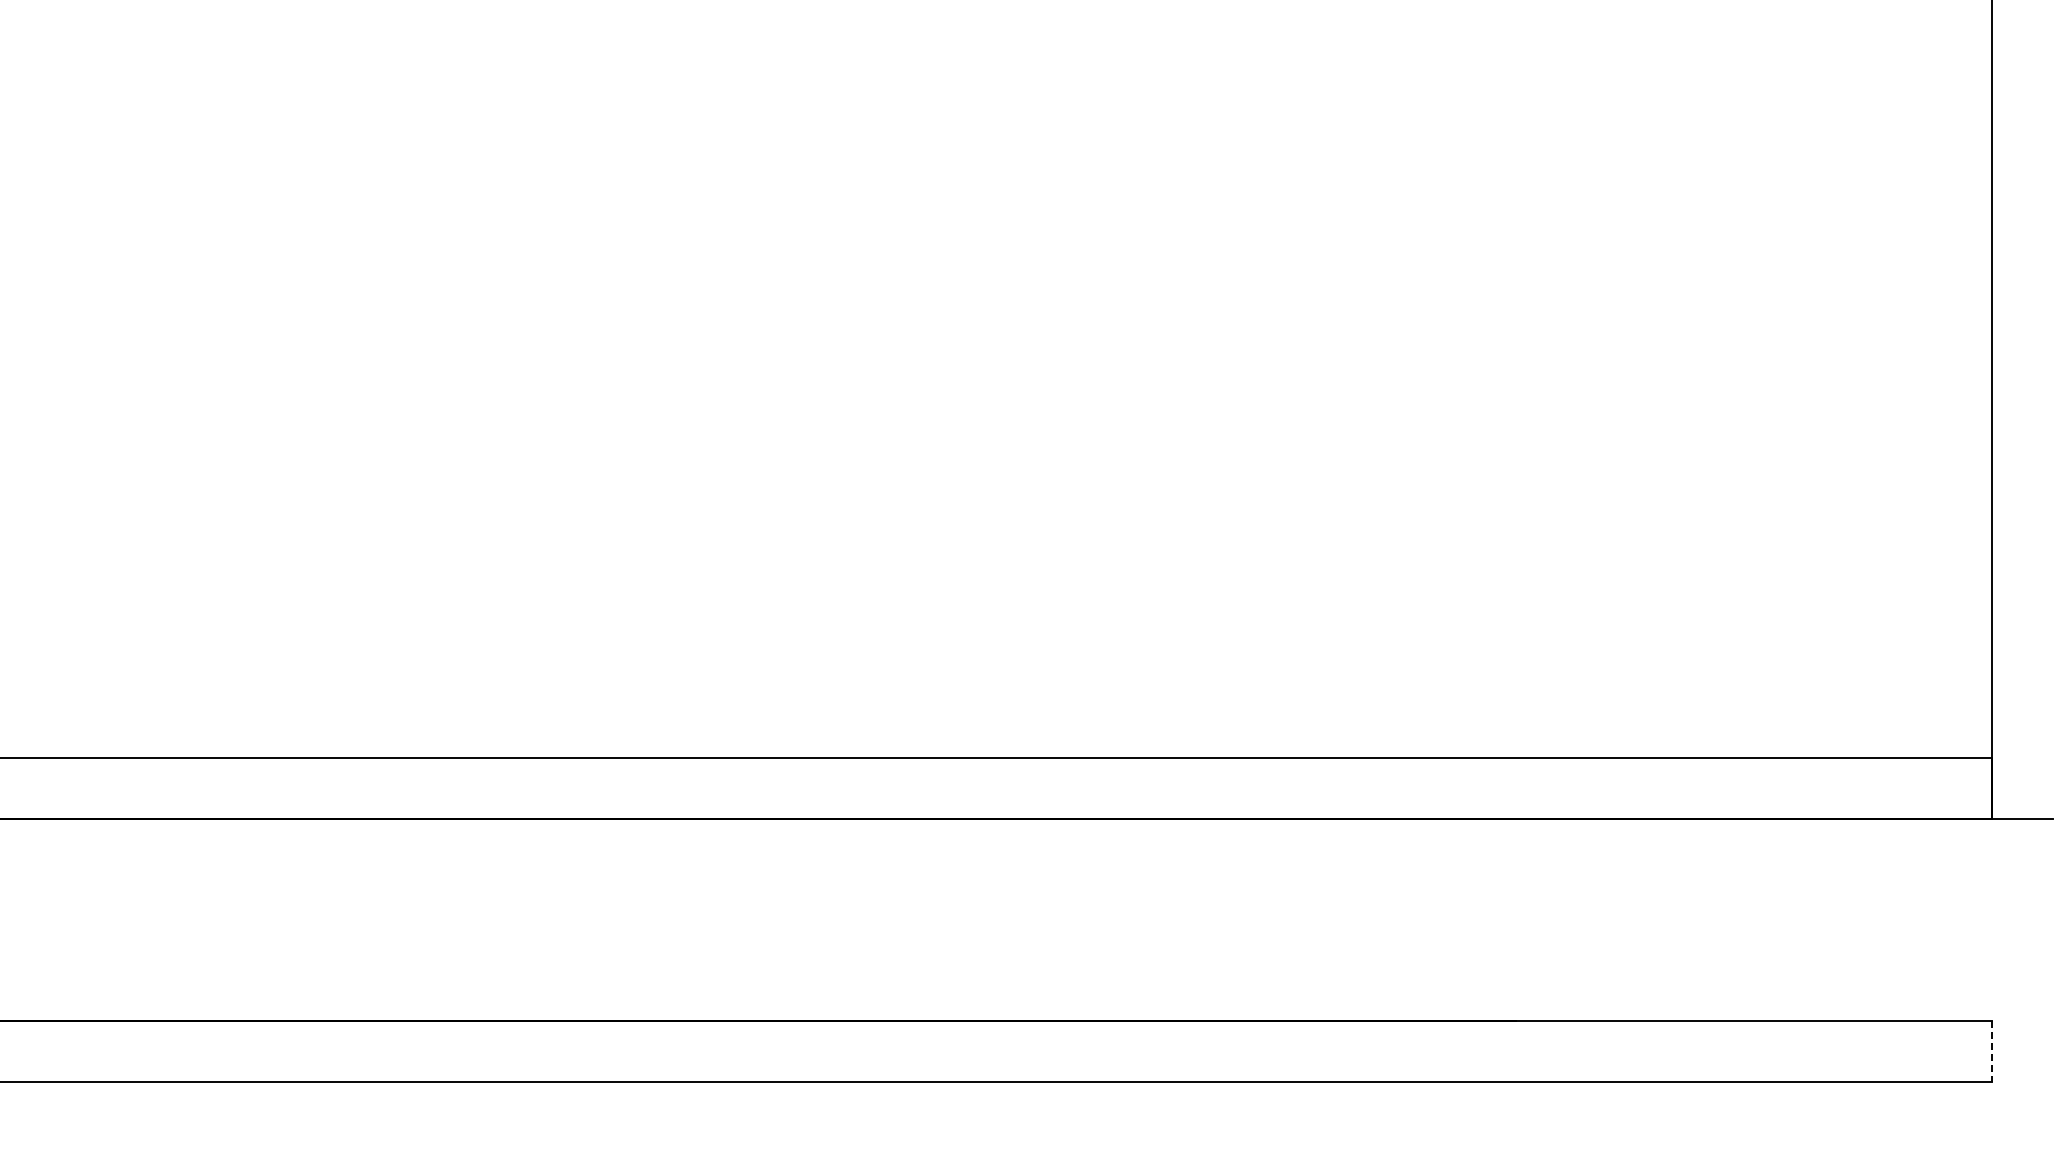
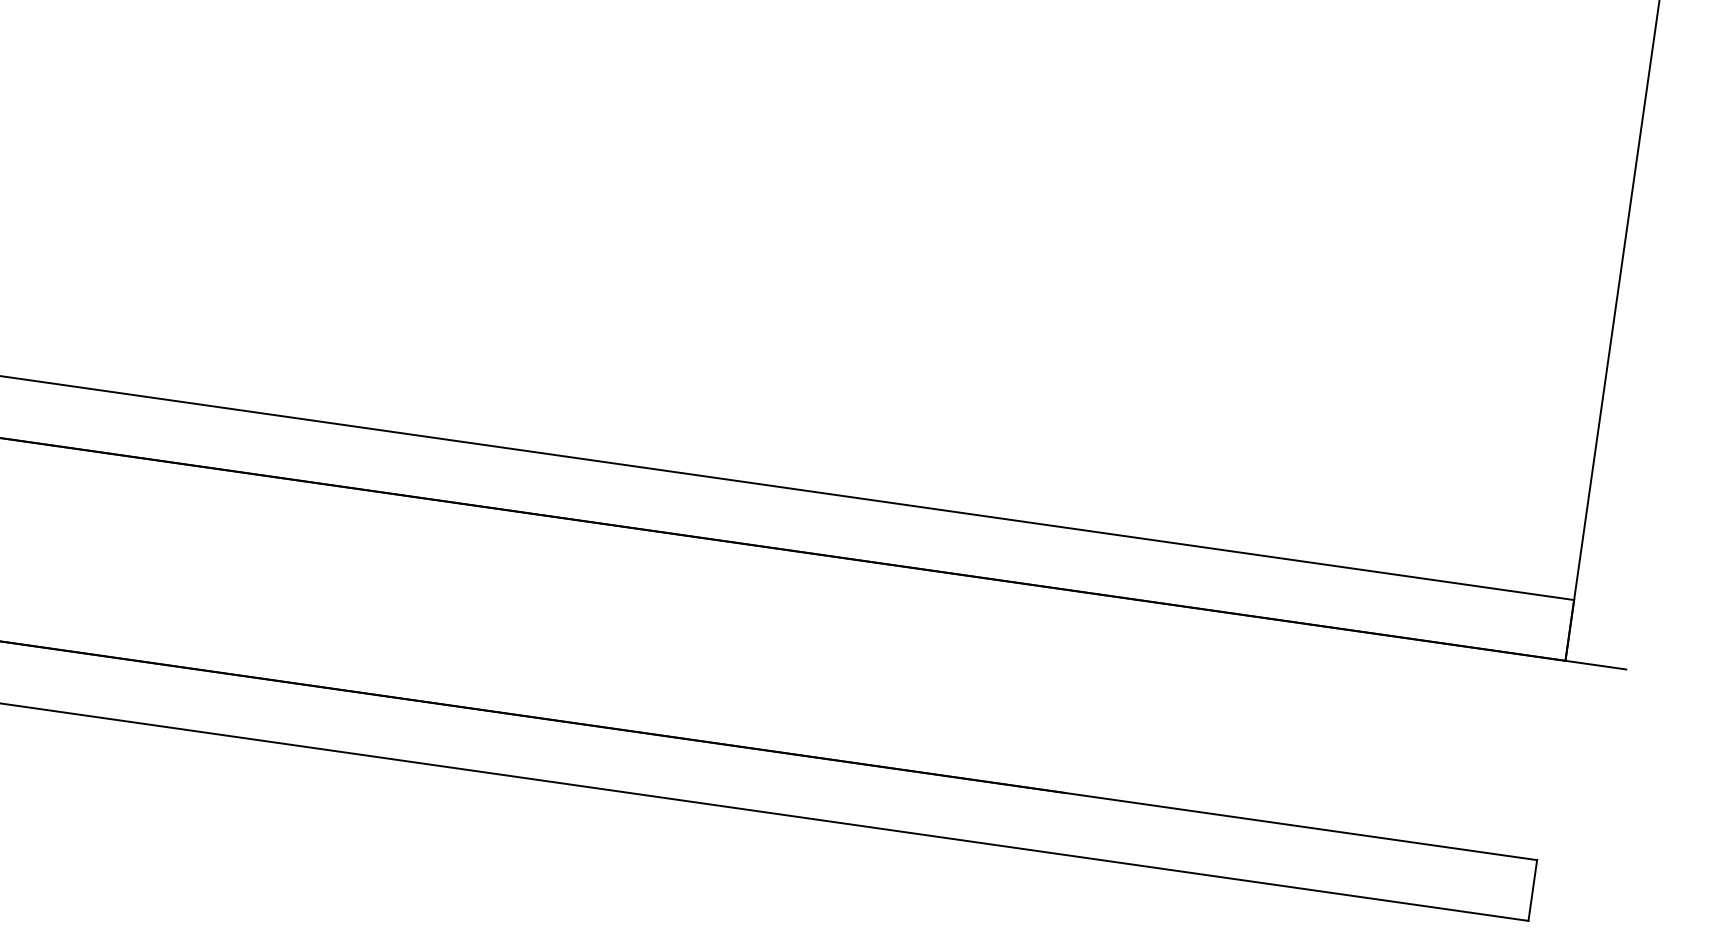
line: (1992, 1051) -> (1533, 890), dashed -> solid

